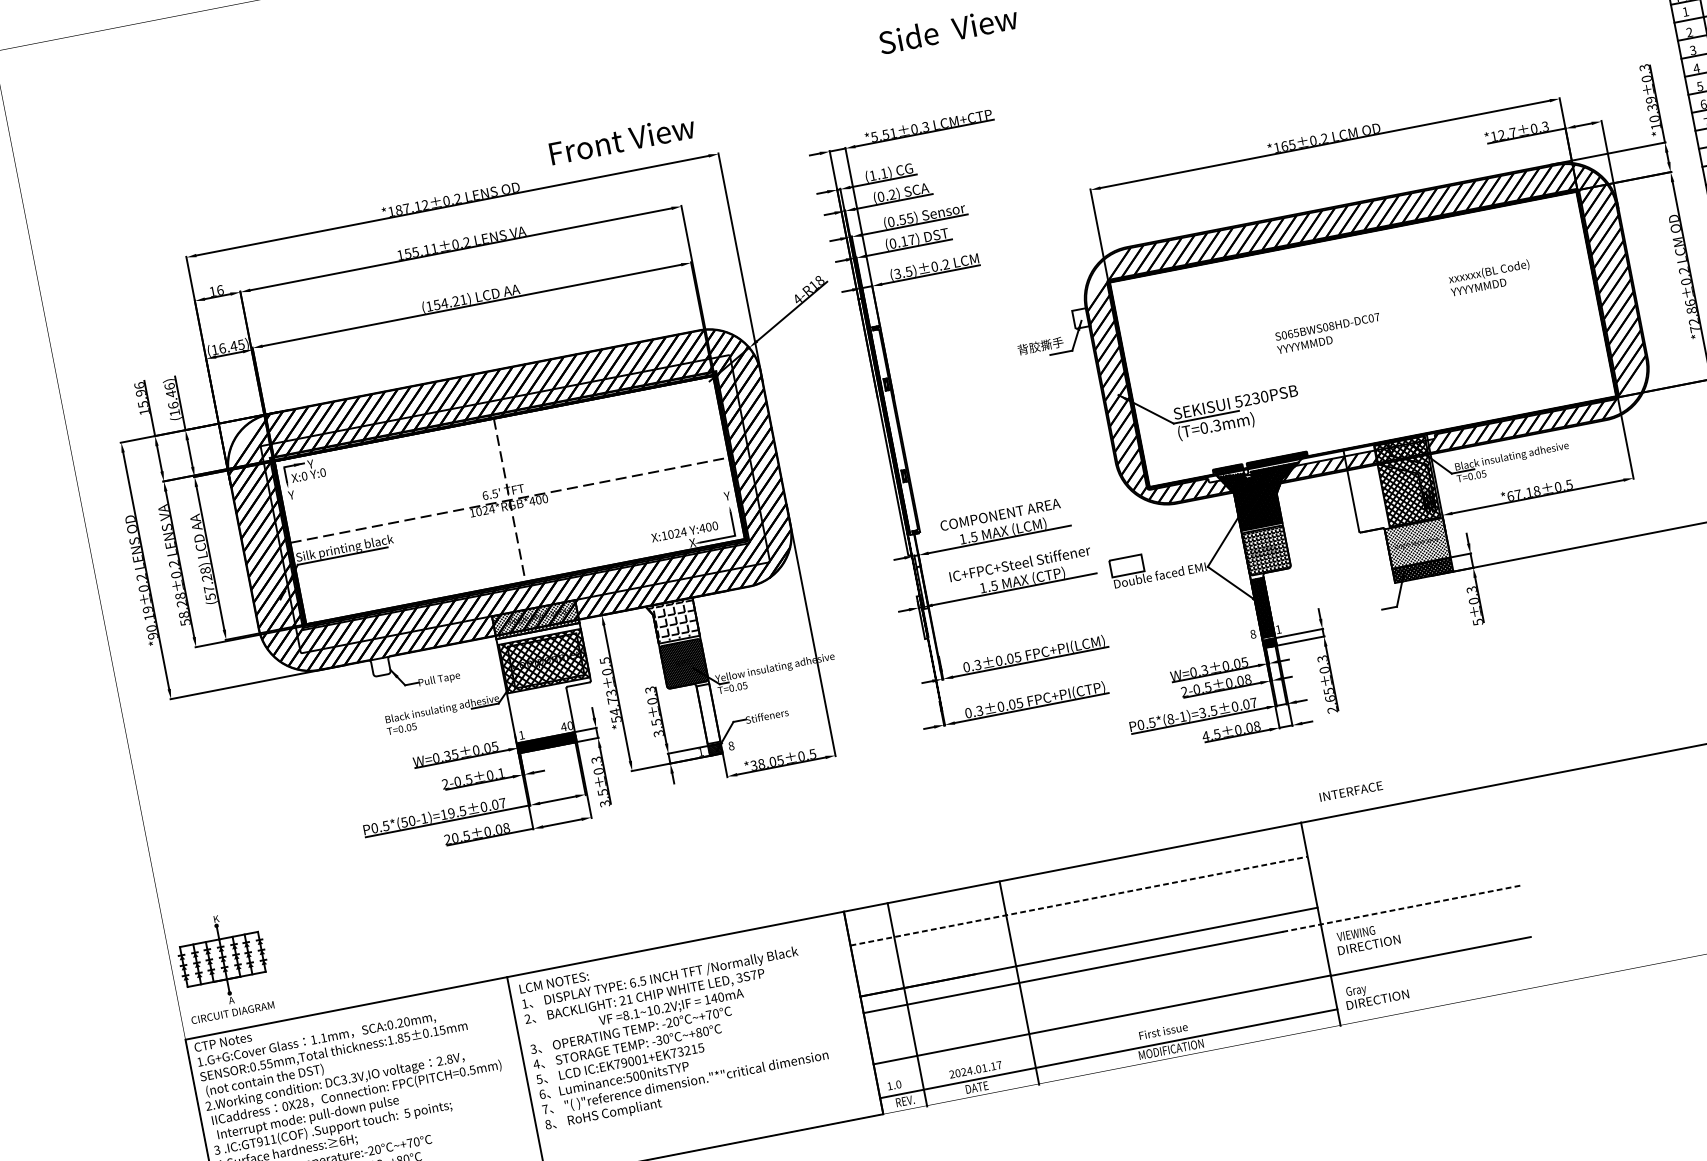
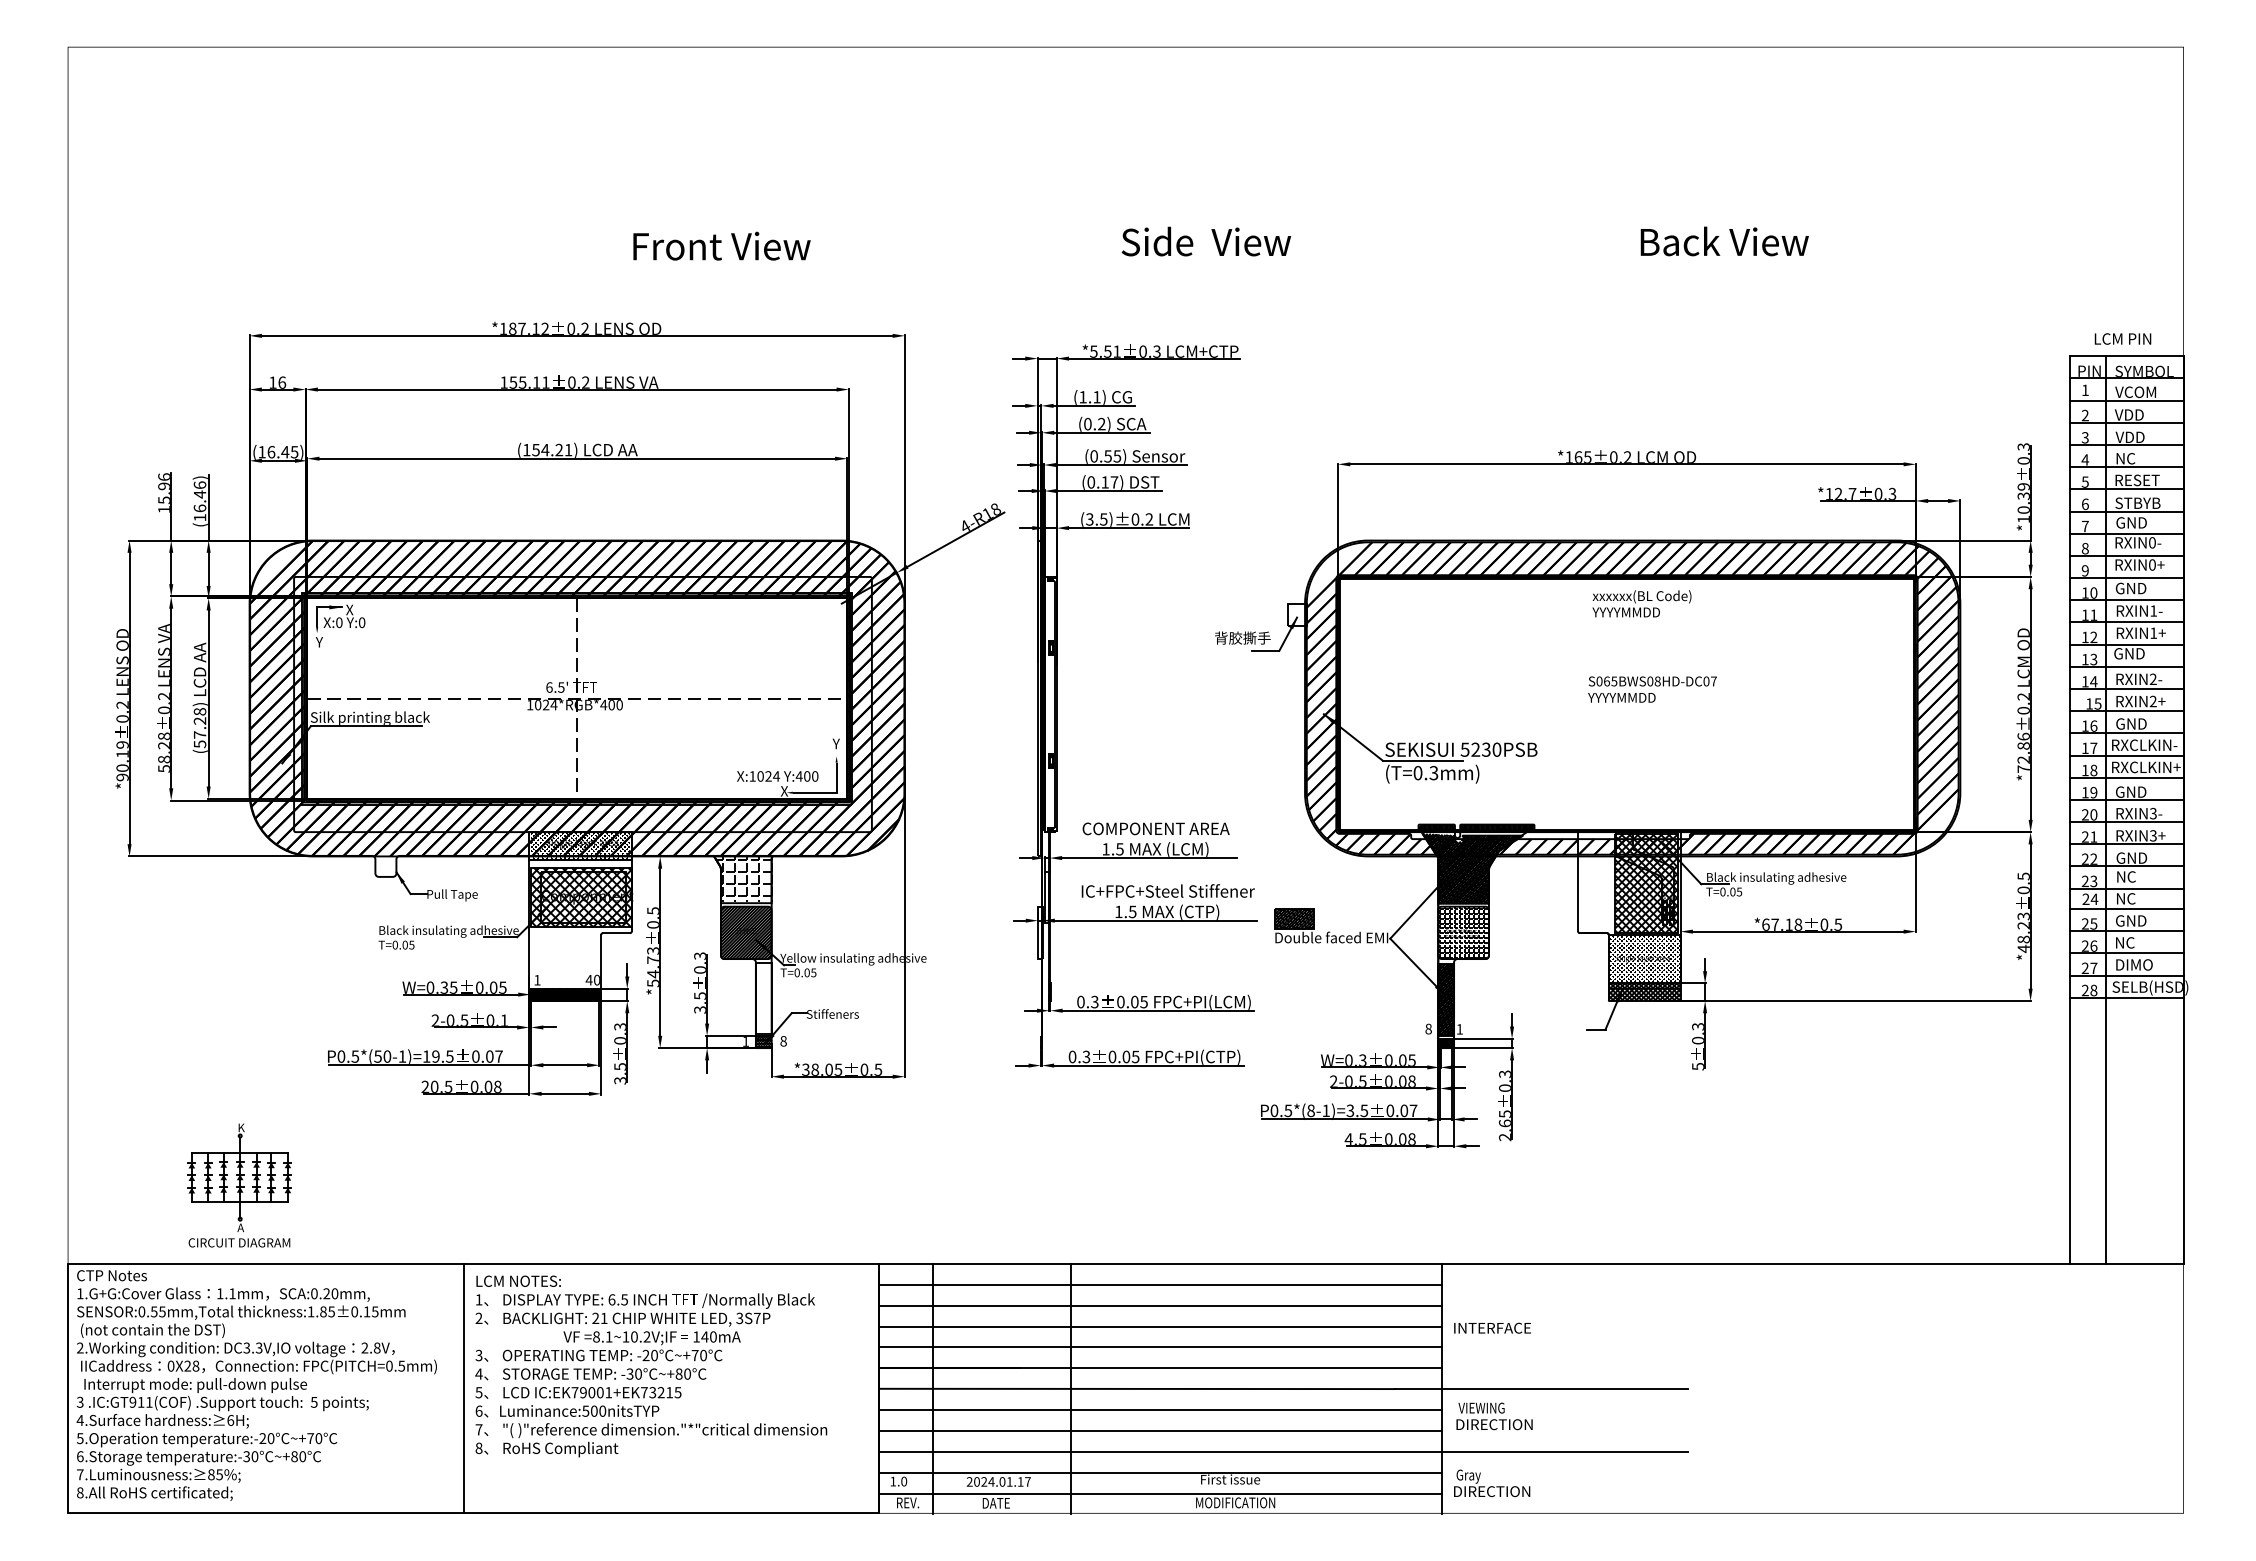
text: (621, 139) -> (721, 245), moved
text: (1489, 277) -> (1641, 603), moved
text: (1328, 333) -> (1652, 689), moved
text: (310, 463) -> (349, 609), Y -> X
hatch: (1126, 565) -> (1294, 918), added
text: (1350, 790) -> (1492, 1327), moved
line: (1075, 884) -> (1159, 1285), added
line: (1079, 901) -> (1160, 1305), dashed -> solid
line: (1401, 909) -> (1541, 1389), dashed -> solid
line: (1081, 918) -> (1159, 1326), added
line: (1084, 935) -> (1159, 1347), added
part: (223, 966) -> (239, 1185), moved
line: (1094, 986) -> (1159, 1410), added
line: (1098, 1002) -> (1159, 1430), added
line: (1104, 1036) -> (1159, 1472), added

